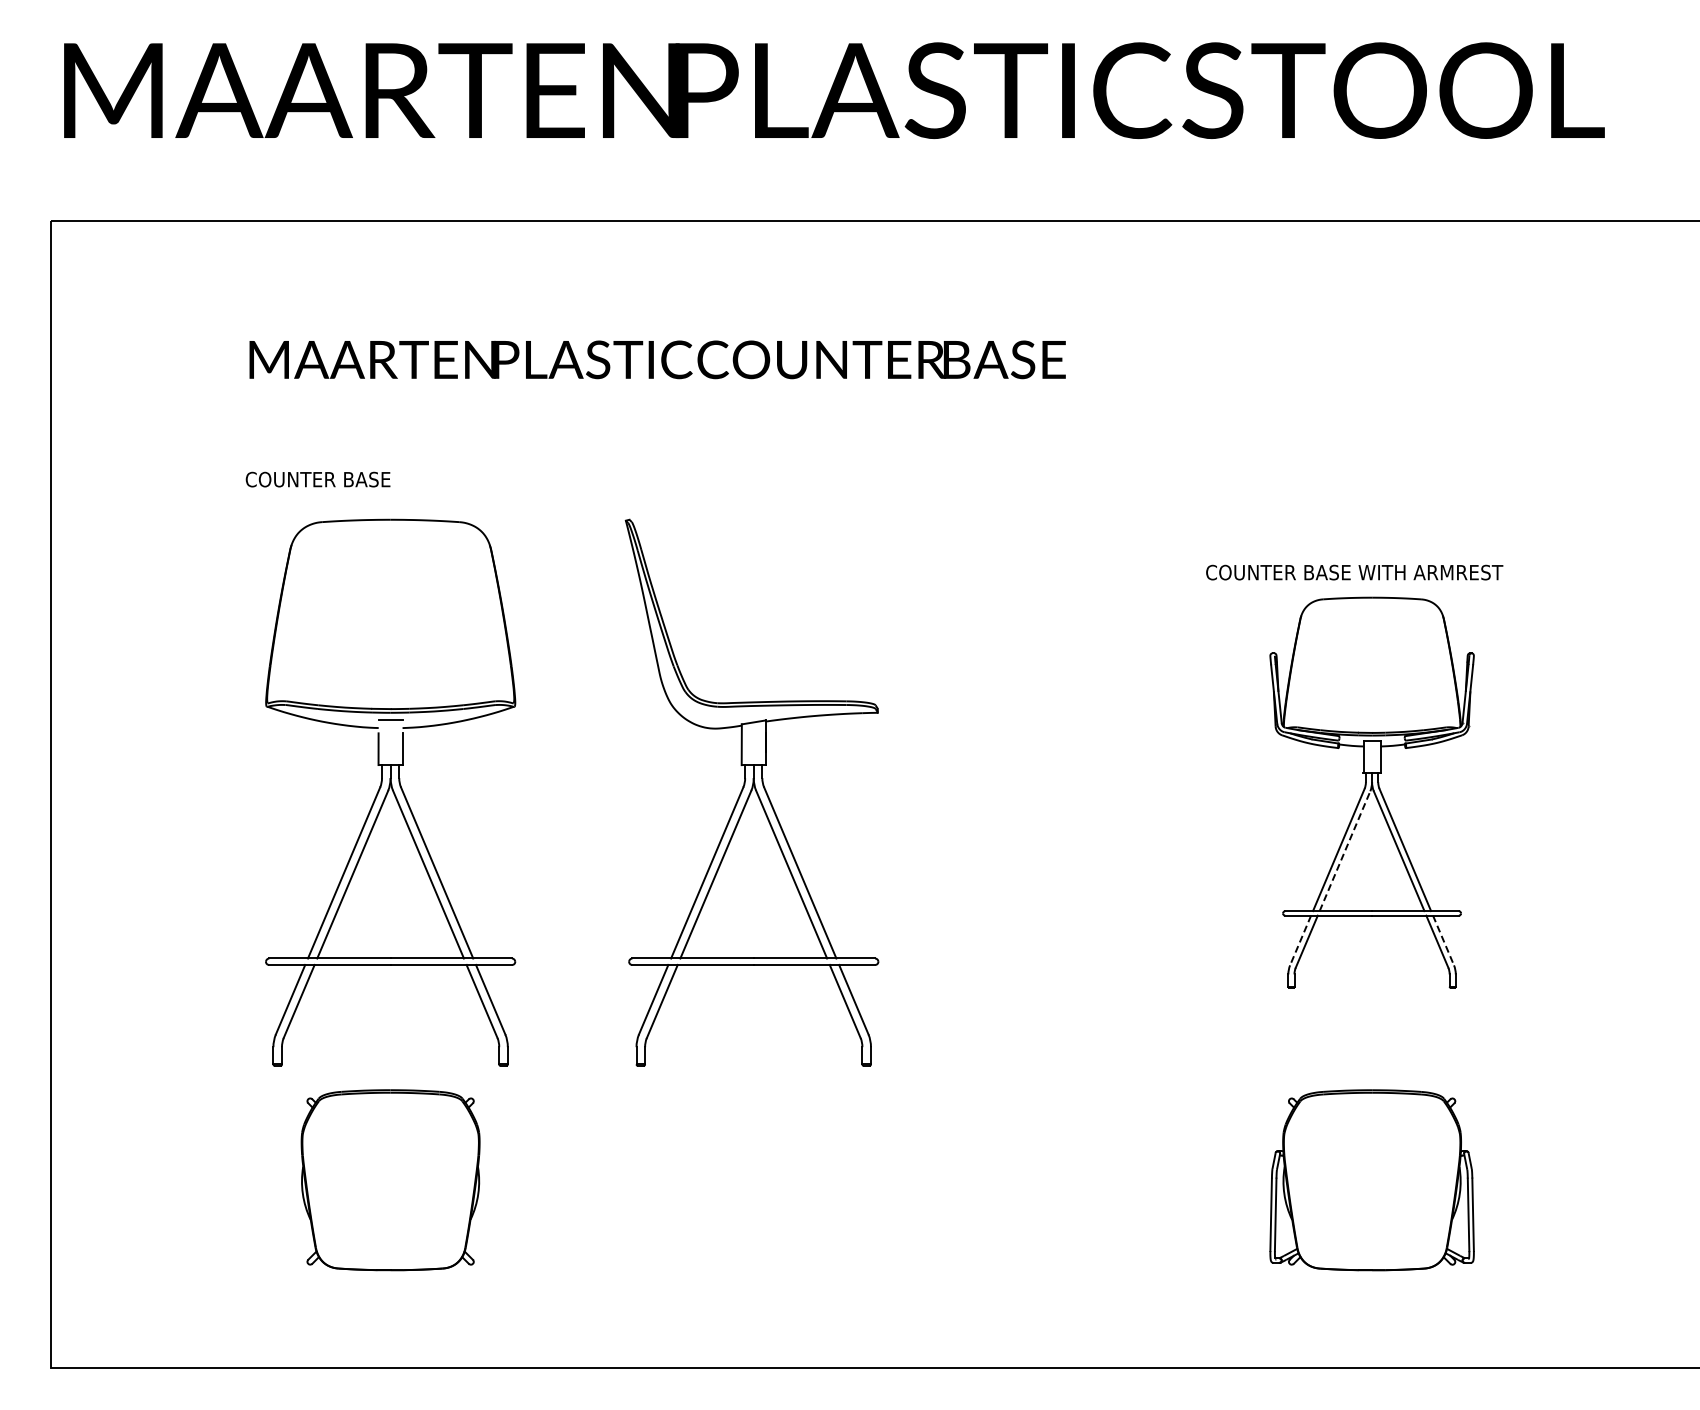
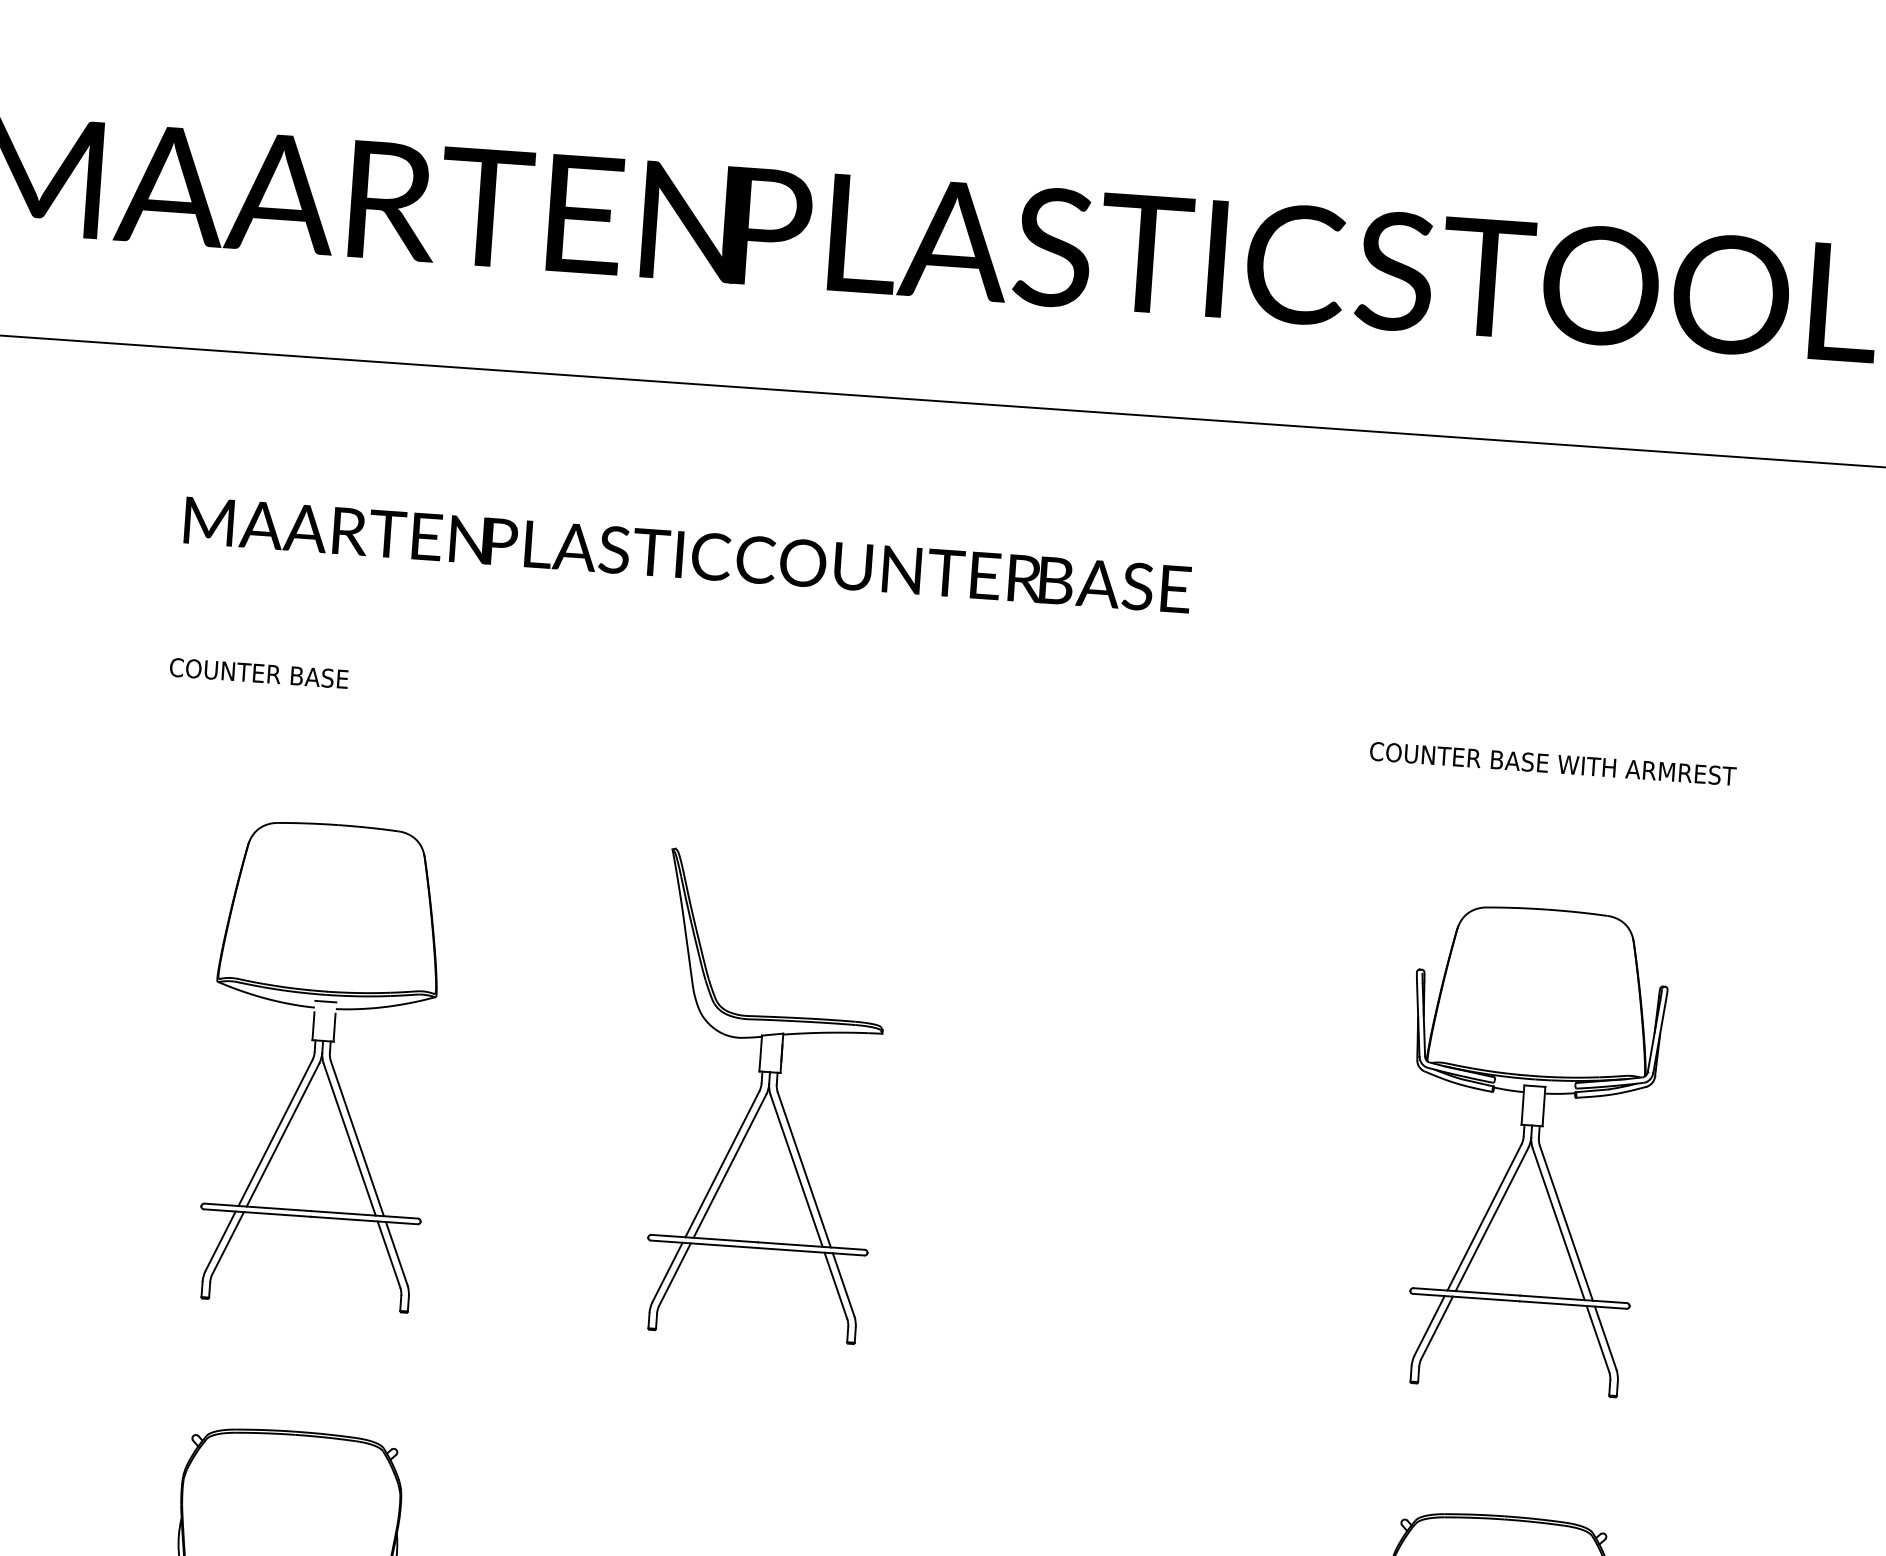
text: (1354, 572) -> (1552, 763), moved
part: (390, 792) -> (321, 1065), size x0.71
part: (752, 792) -> (767, 1096), size x0.71
line: (1345, 850) -> (1492, 1218), dashed -> solid
line: (1300, 940) -> (1429, 1325), dashed -> solid
line: (1443, 940) -> (1605, 1338), dashed -> solid

